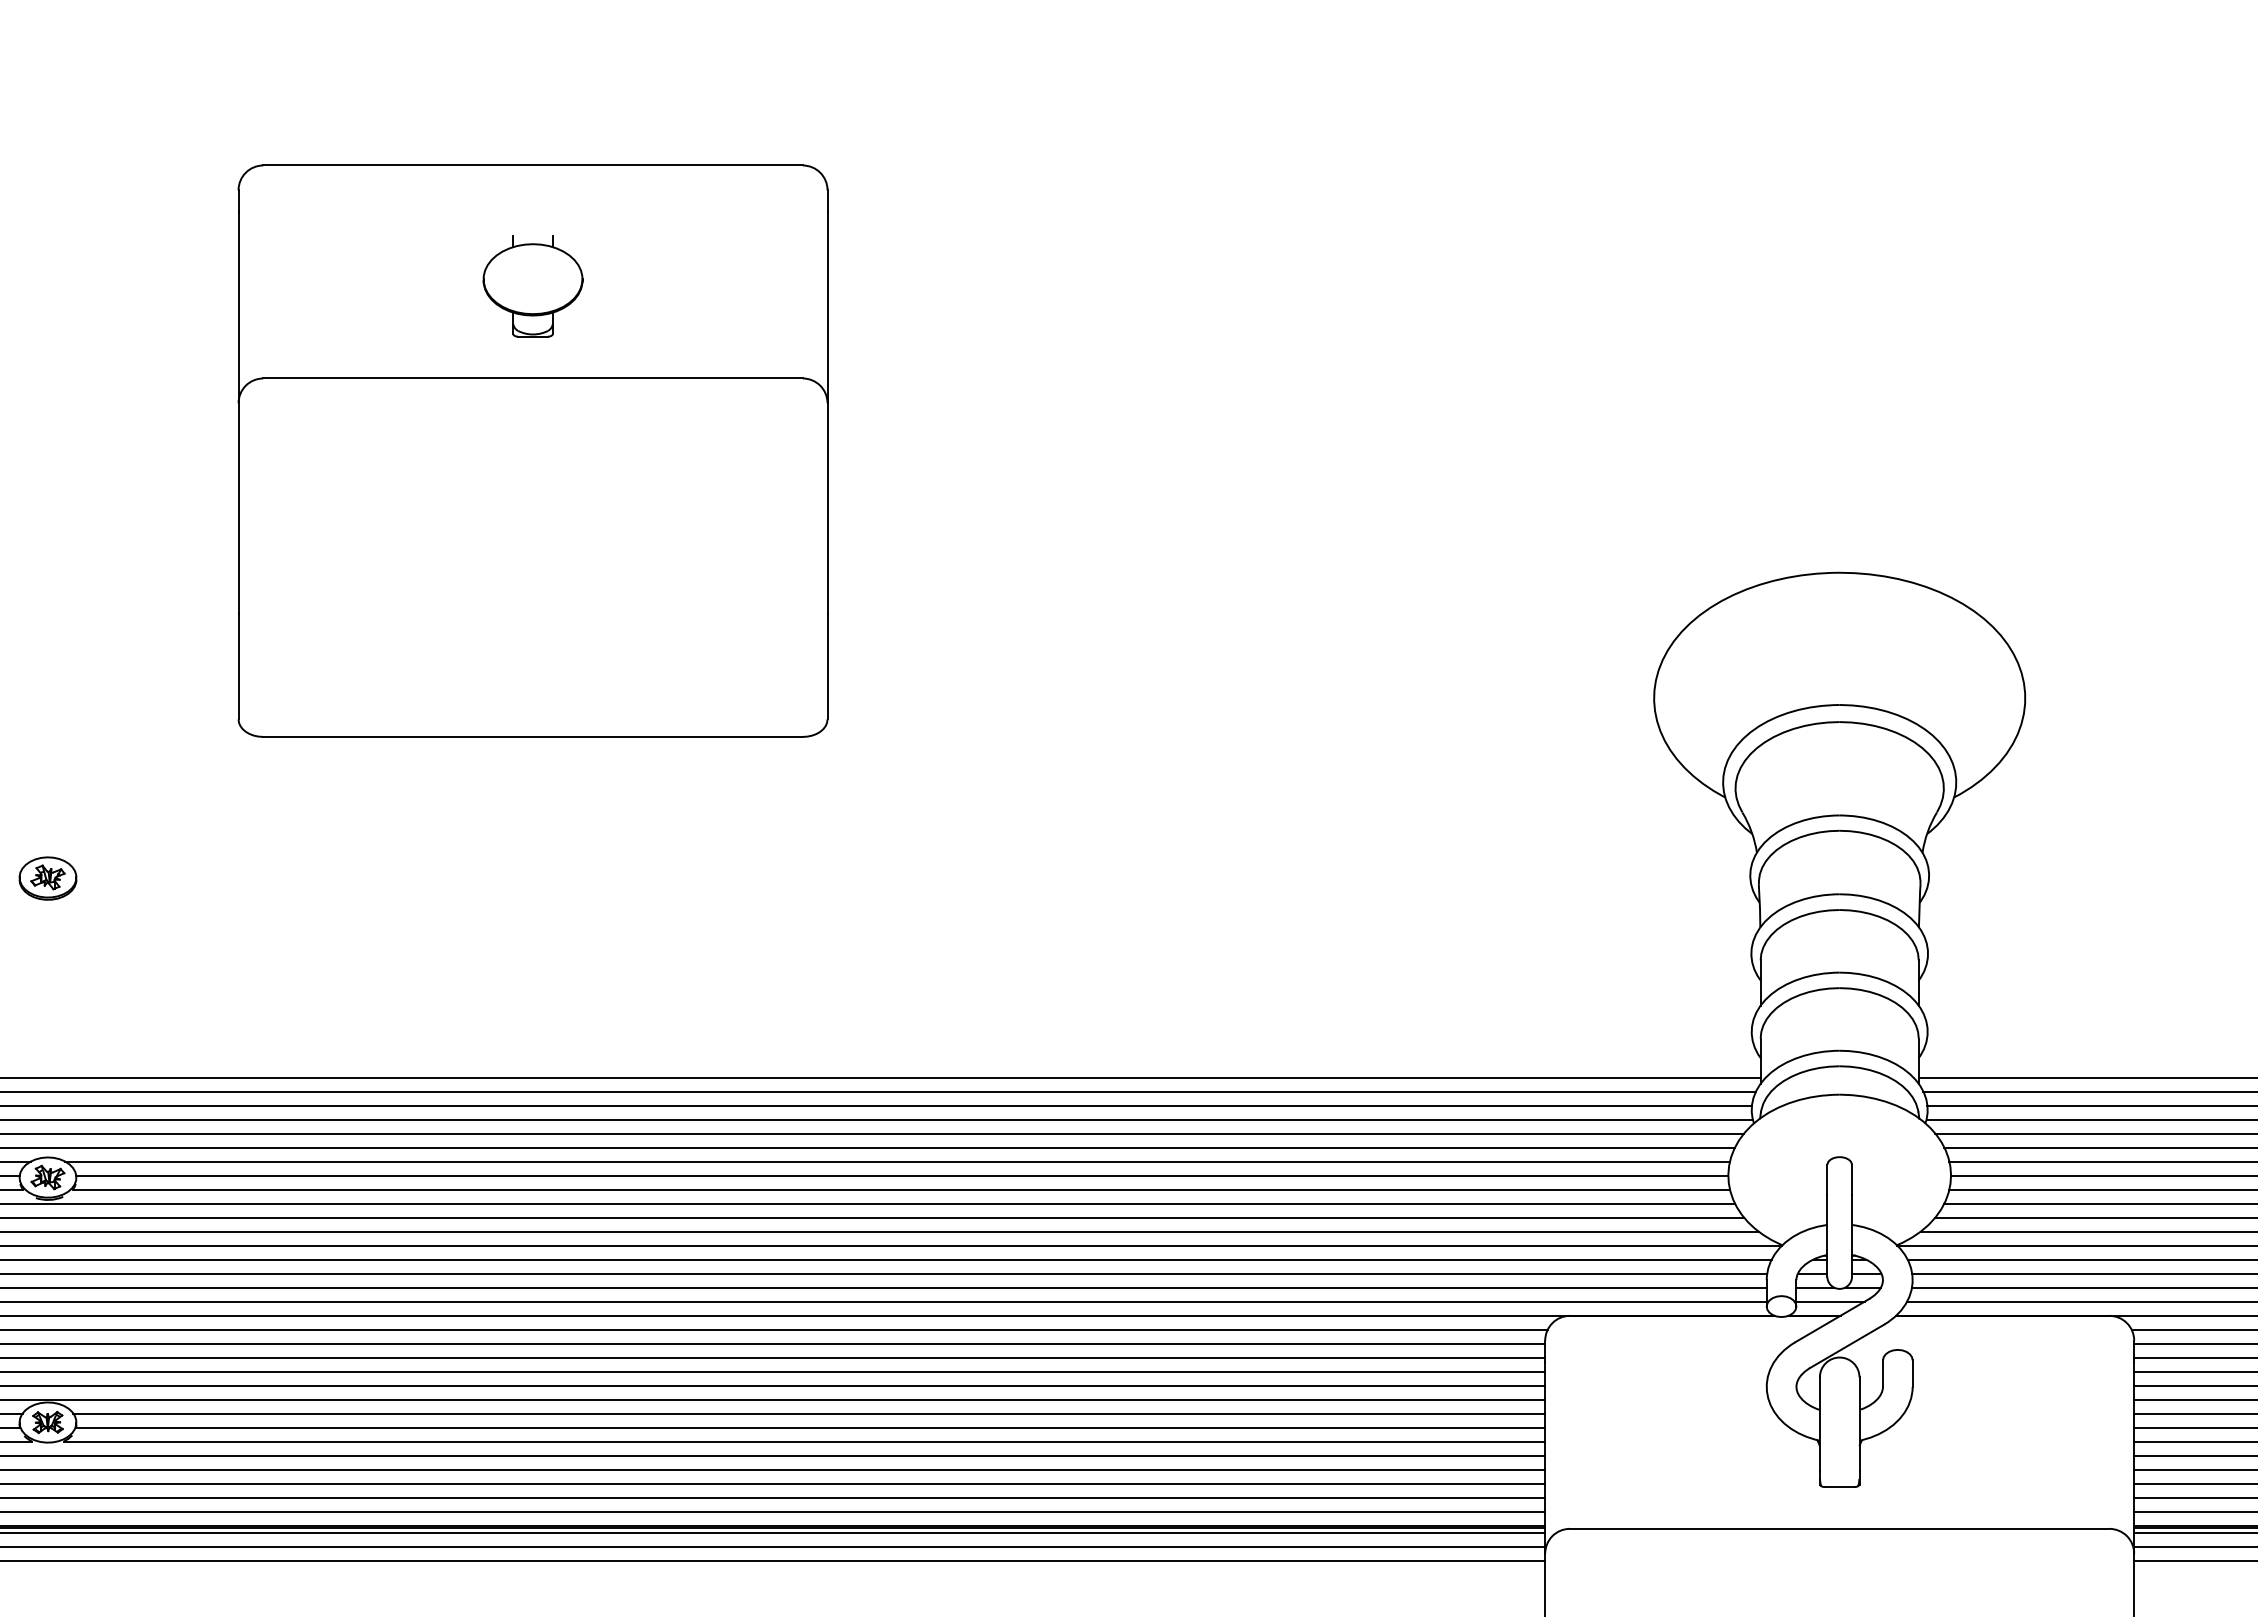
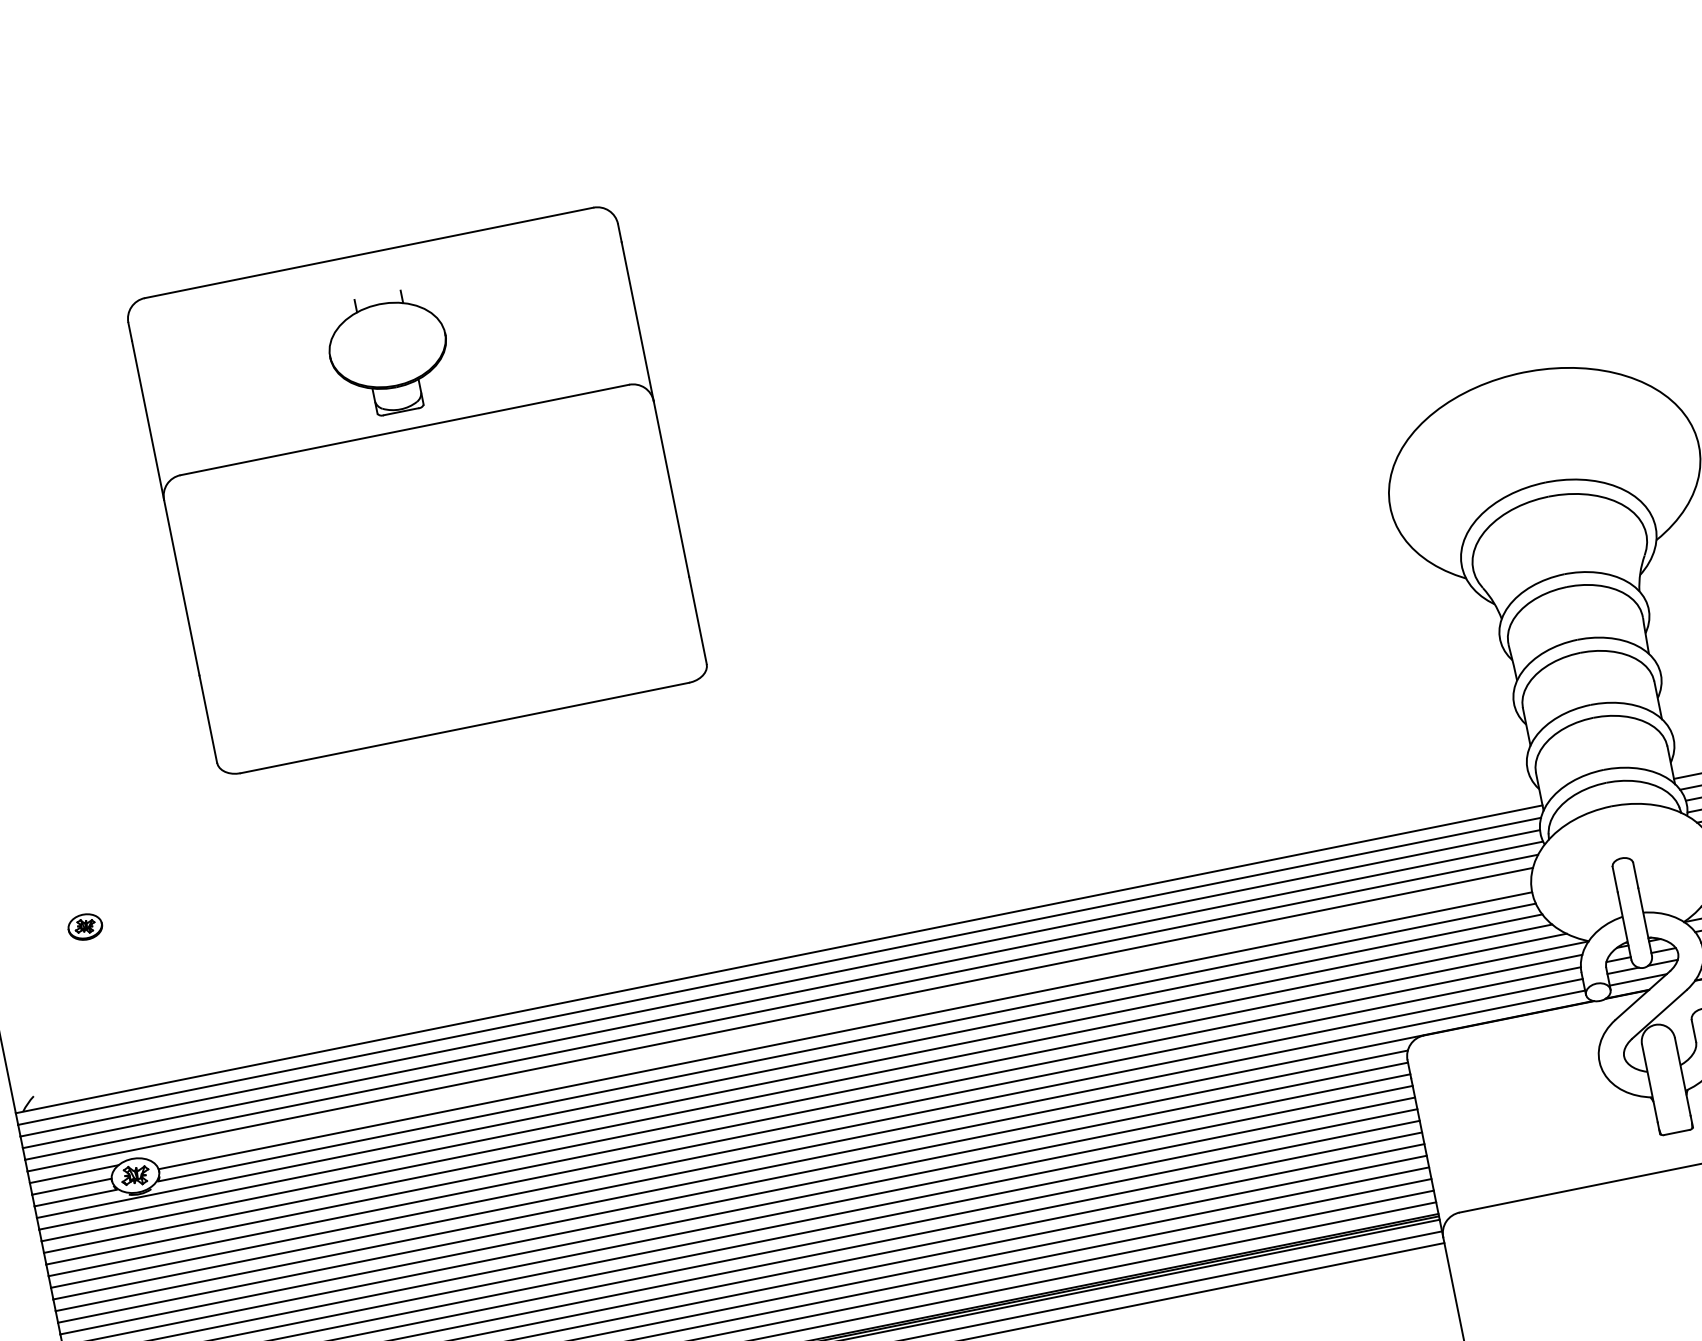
part: (532, 286) -> (388, 353), size x1.4
part: (47, 878) -> (84, 927), size x0.7
line: (897, 1161) -> (839, 1019), removed

